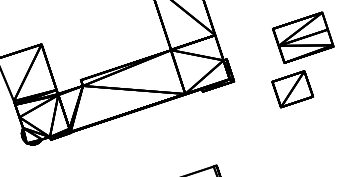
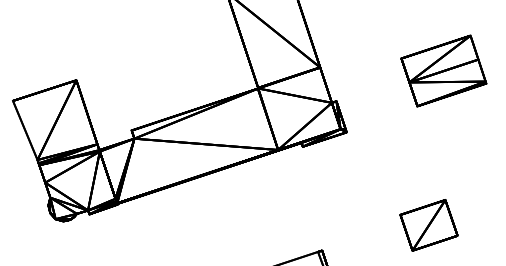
part: (292, 89) -> (428, 225), moved

